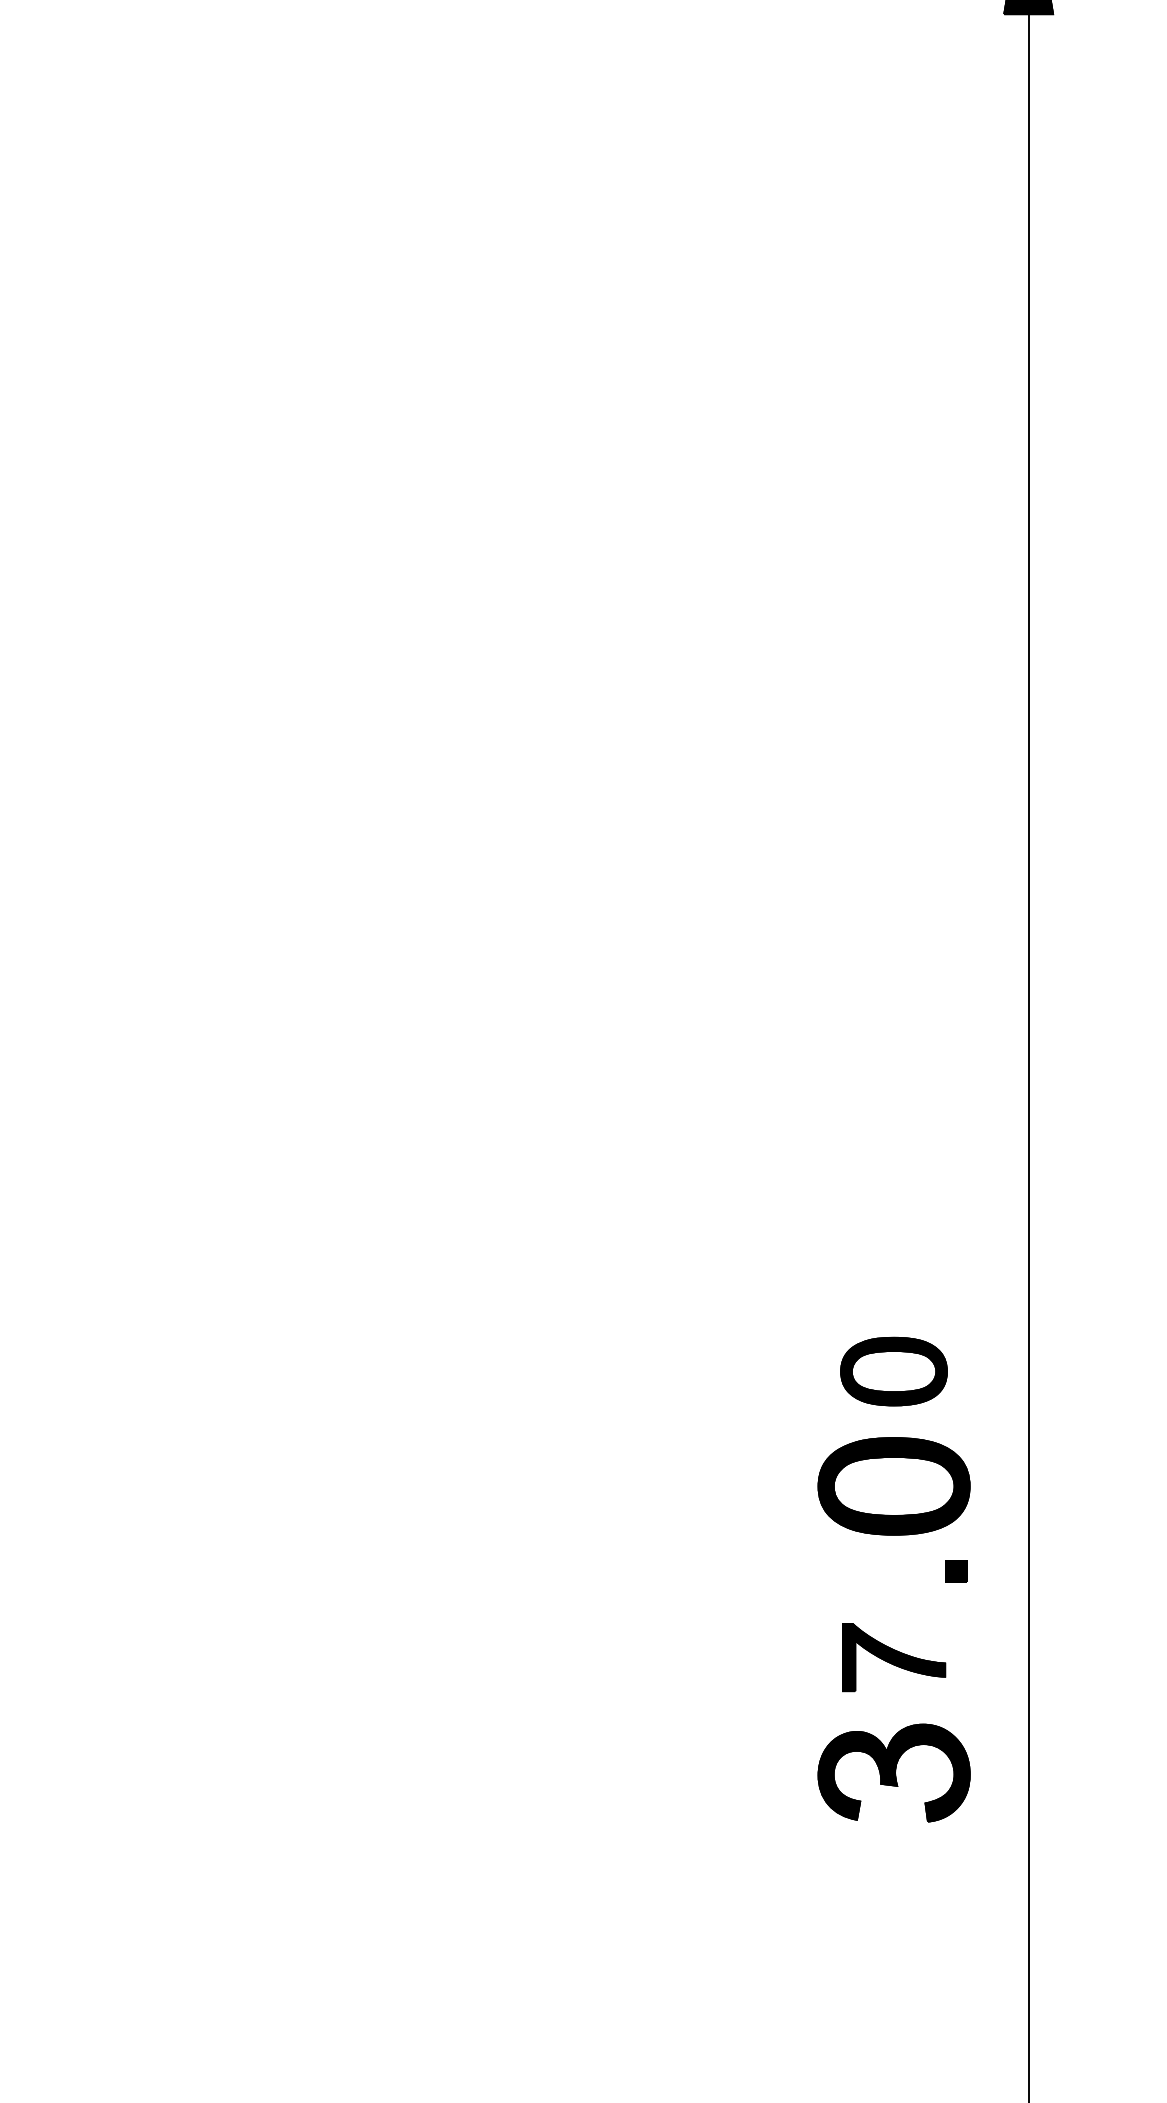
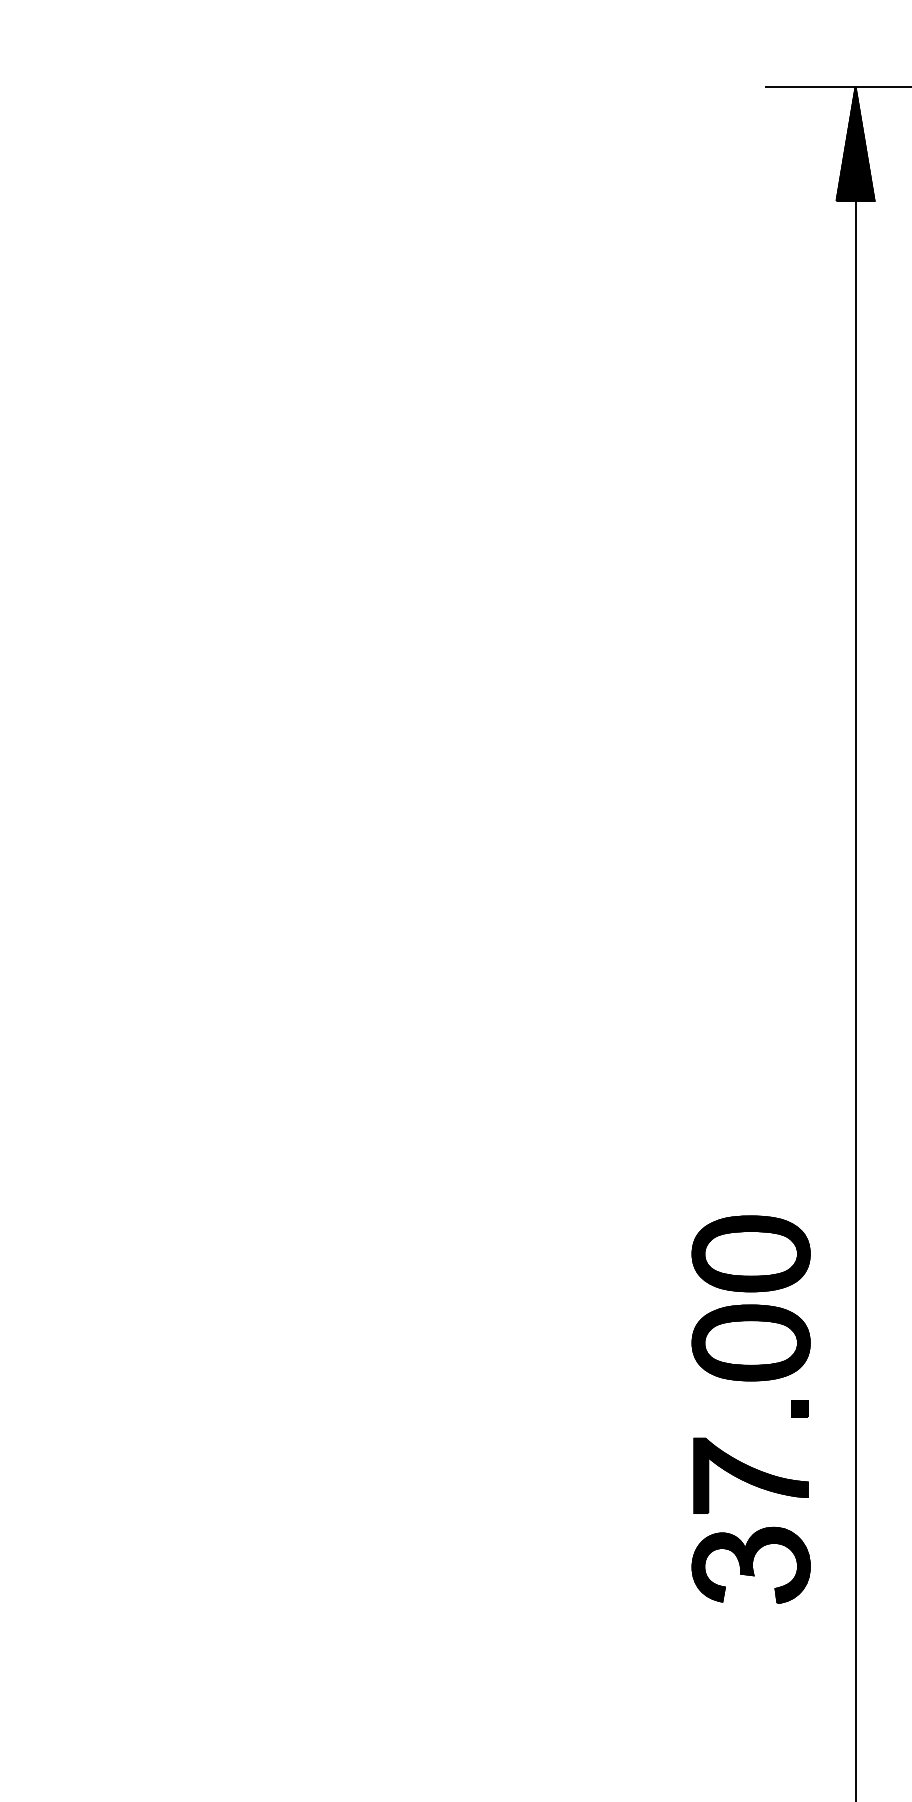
part: (893, 1371) -> (750, 1253), size x1.43
part: (893, 1657) -> (750, 1475), size x1.43

